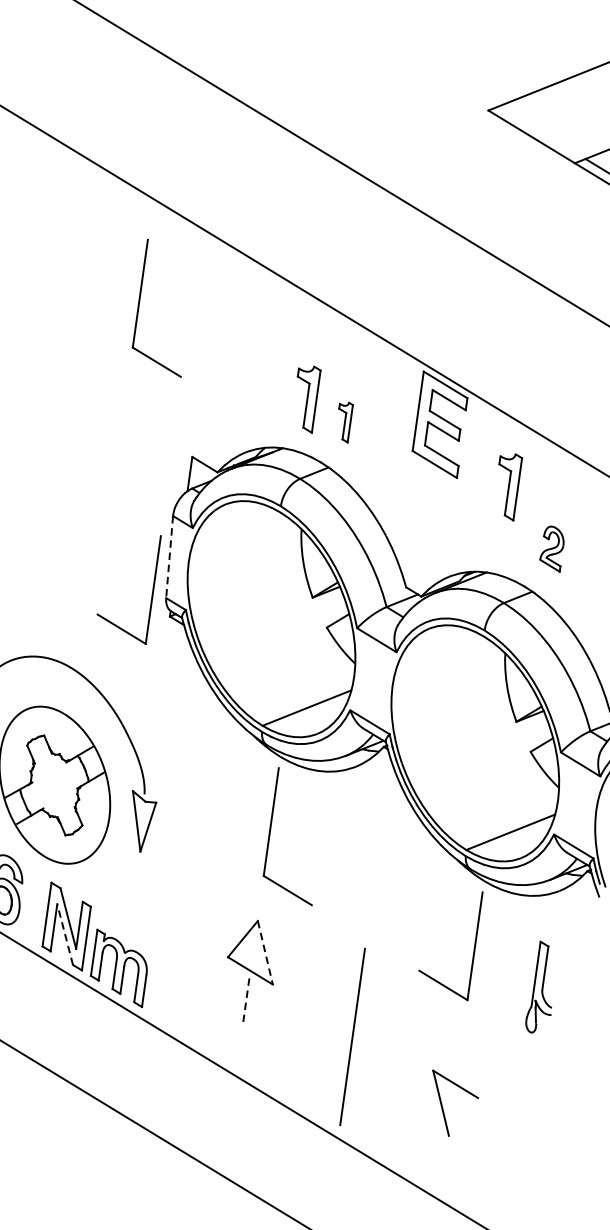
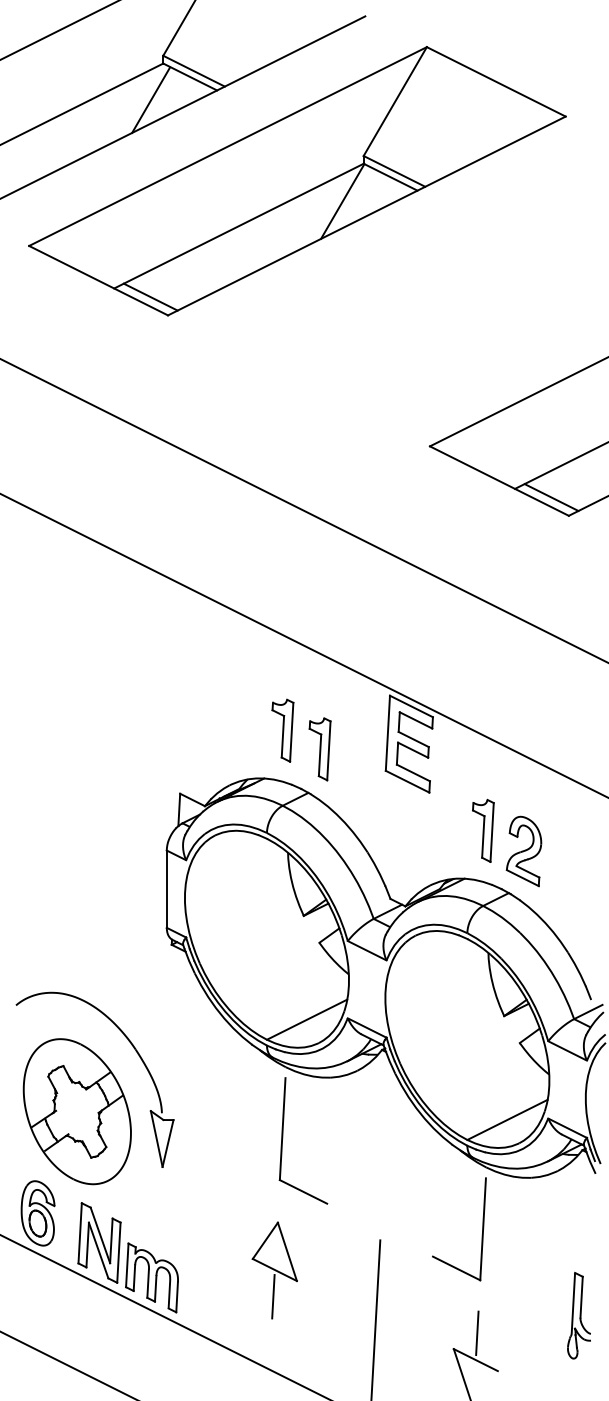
part: (140, 303) -> (119, 654), removed
part: (344, 422) -> (319, 749), size x1.67
part: (508, 486) -> (483, 830), moved
part: (551, 548) -> (523, 851), size x1.67
line: (169, 557) -> (166, 889), dashed -> solid
part: (151, 595) -> (152, 926), removed
line: (64, 934) -> (98, 1250), dashed -> solid
line: (265, 952) -> (287, 1251), dashed -> solid
part: (540, 987) -> (578, 1315), moved
line: (246, 998) -> (273, 1296), dashed -> solid
line: (459, 1056) -> (477, 1333), added

